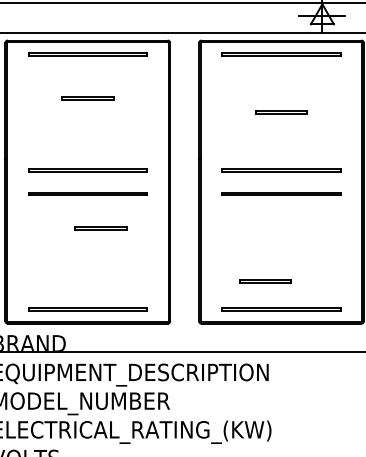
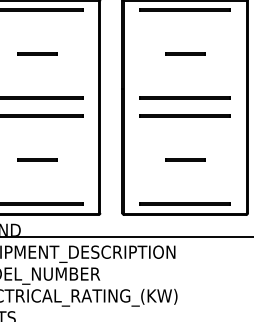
line: (87, 97) -> (37, 53), moved
line: (100, 227) -> (37, 159), moved
line: (265, 280) -> (185, 159), moved

